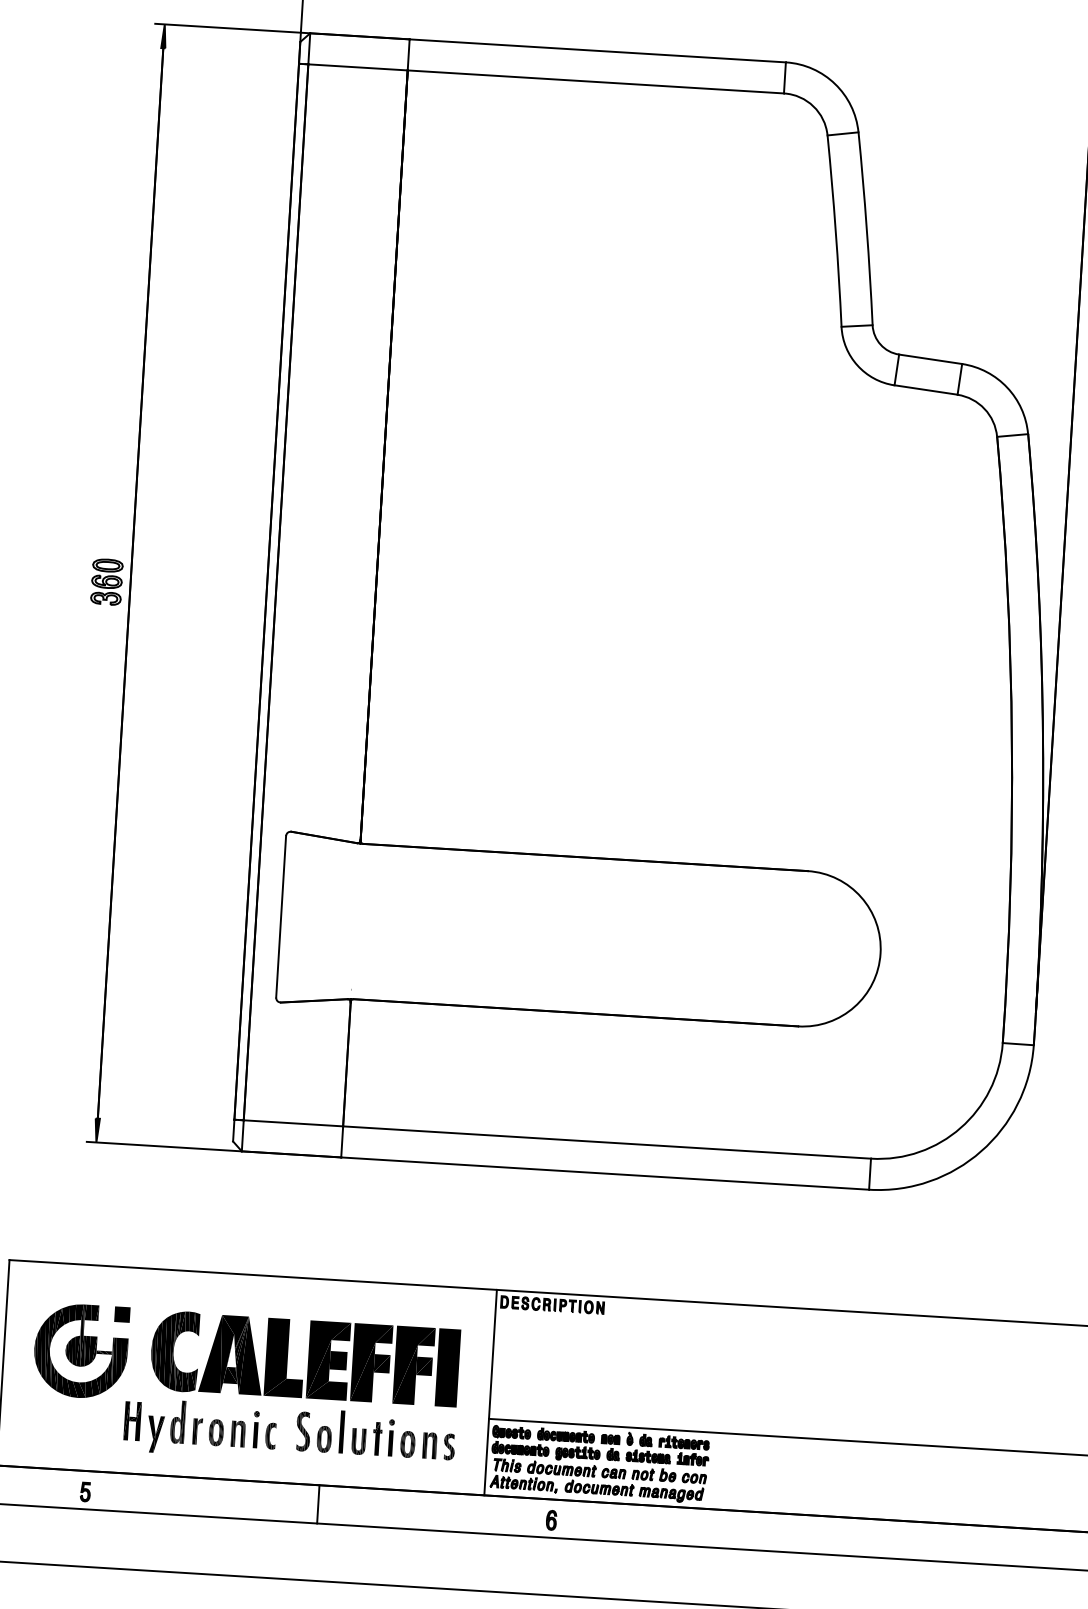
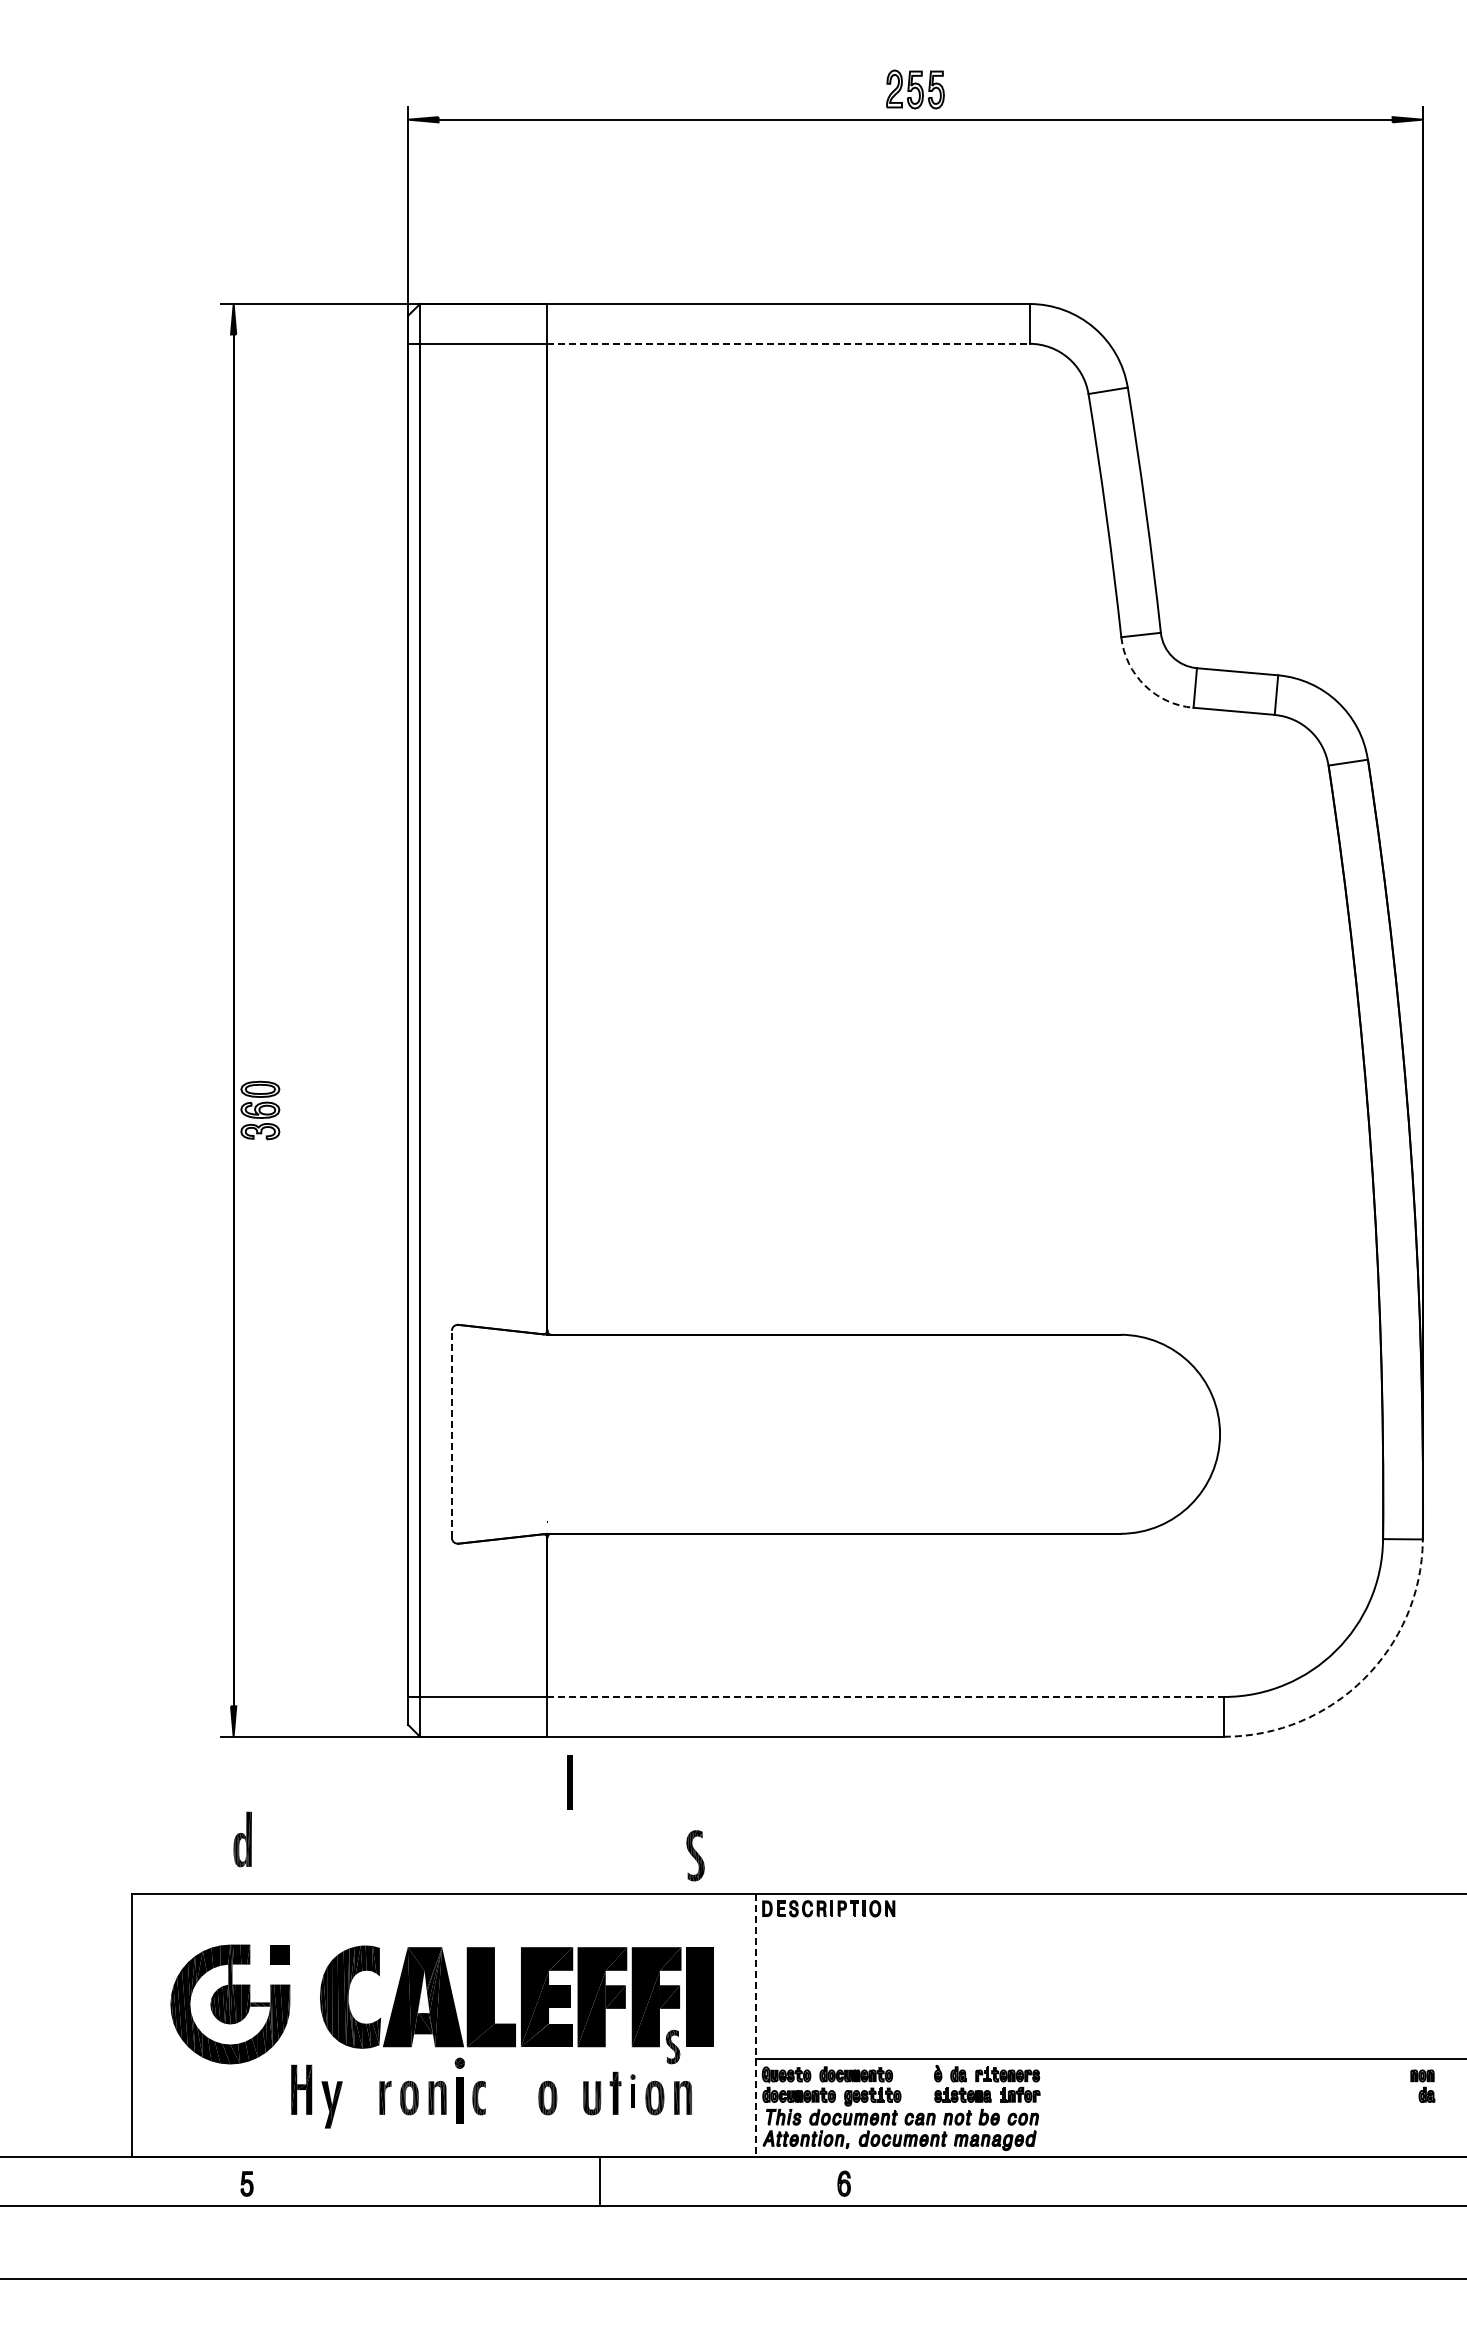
line: (596, 81) -> (789, 343), solid -> dashed
arc: (857, 365) -> (1144, 685), solid -> dashed
part: (107, 582) -> (260, 1110), moved
line: (280, 916) -> (451, 1433), solid -> dashed
line: (607, 1142) -> (886, 1696), solid -> dashed
arc: (981, 1151) -> (1364, 1679), solid -> dashed
line: (490, 1392) -> (756, 2025), solid -> dashed
part: (177, 1422) -> (242, 1839), moved
part: (255, 1429) -> (459, 2090), size x1.4
part: (303, 1431) -> (695, 1855), moved
part: (341, 1432) -> (569, 1782), moved
part: (390, 1437) -> (632, 2090), size x0.7
part: (449, 1447) -> (673, 2047), moved
part: (610, 1447) -> (1422, 2085), moved
line: (318, 1504) -> (600, 2181), moved

